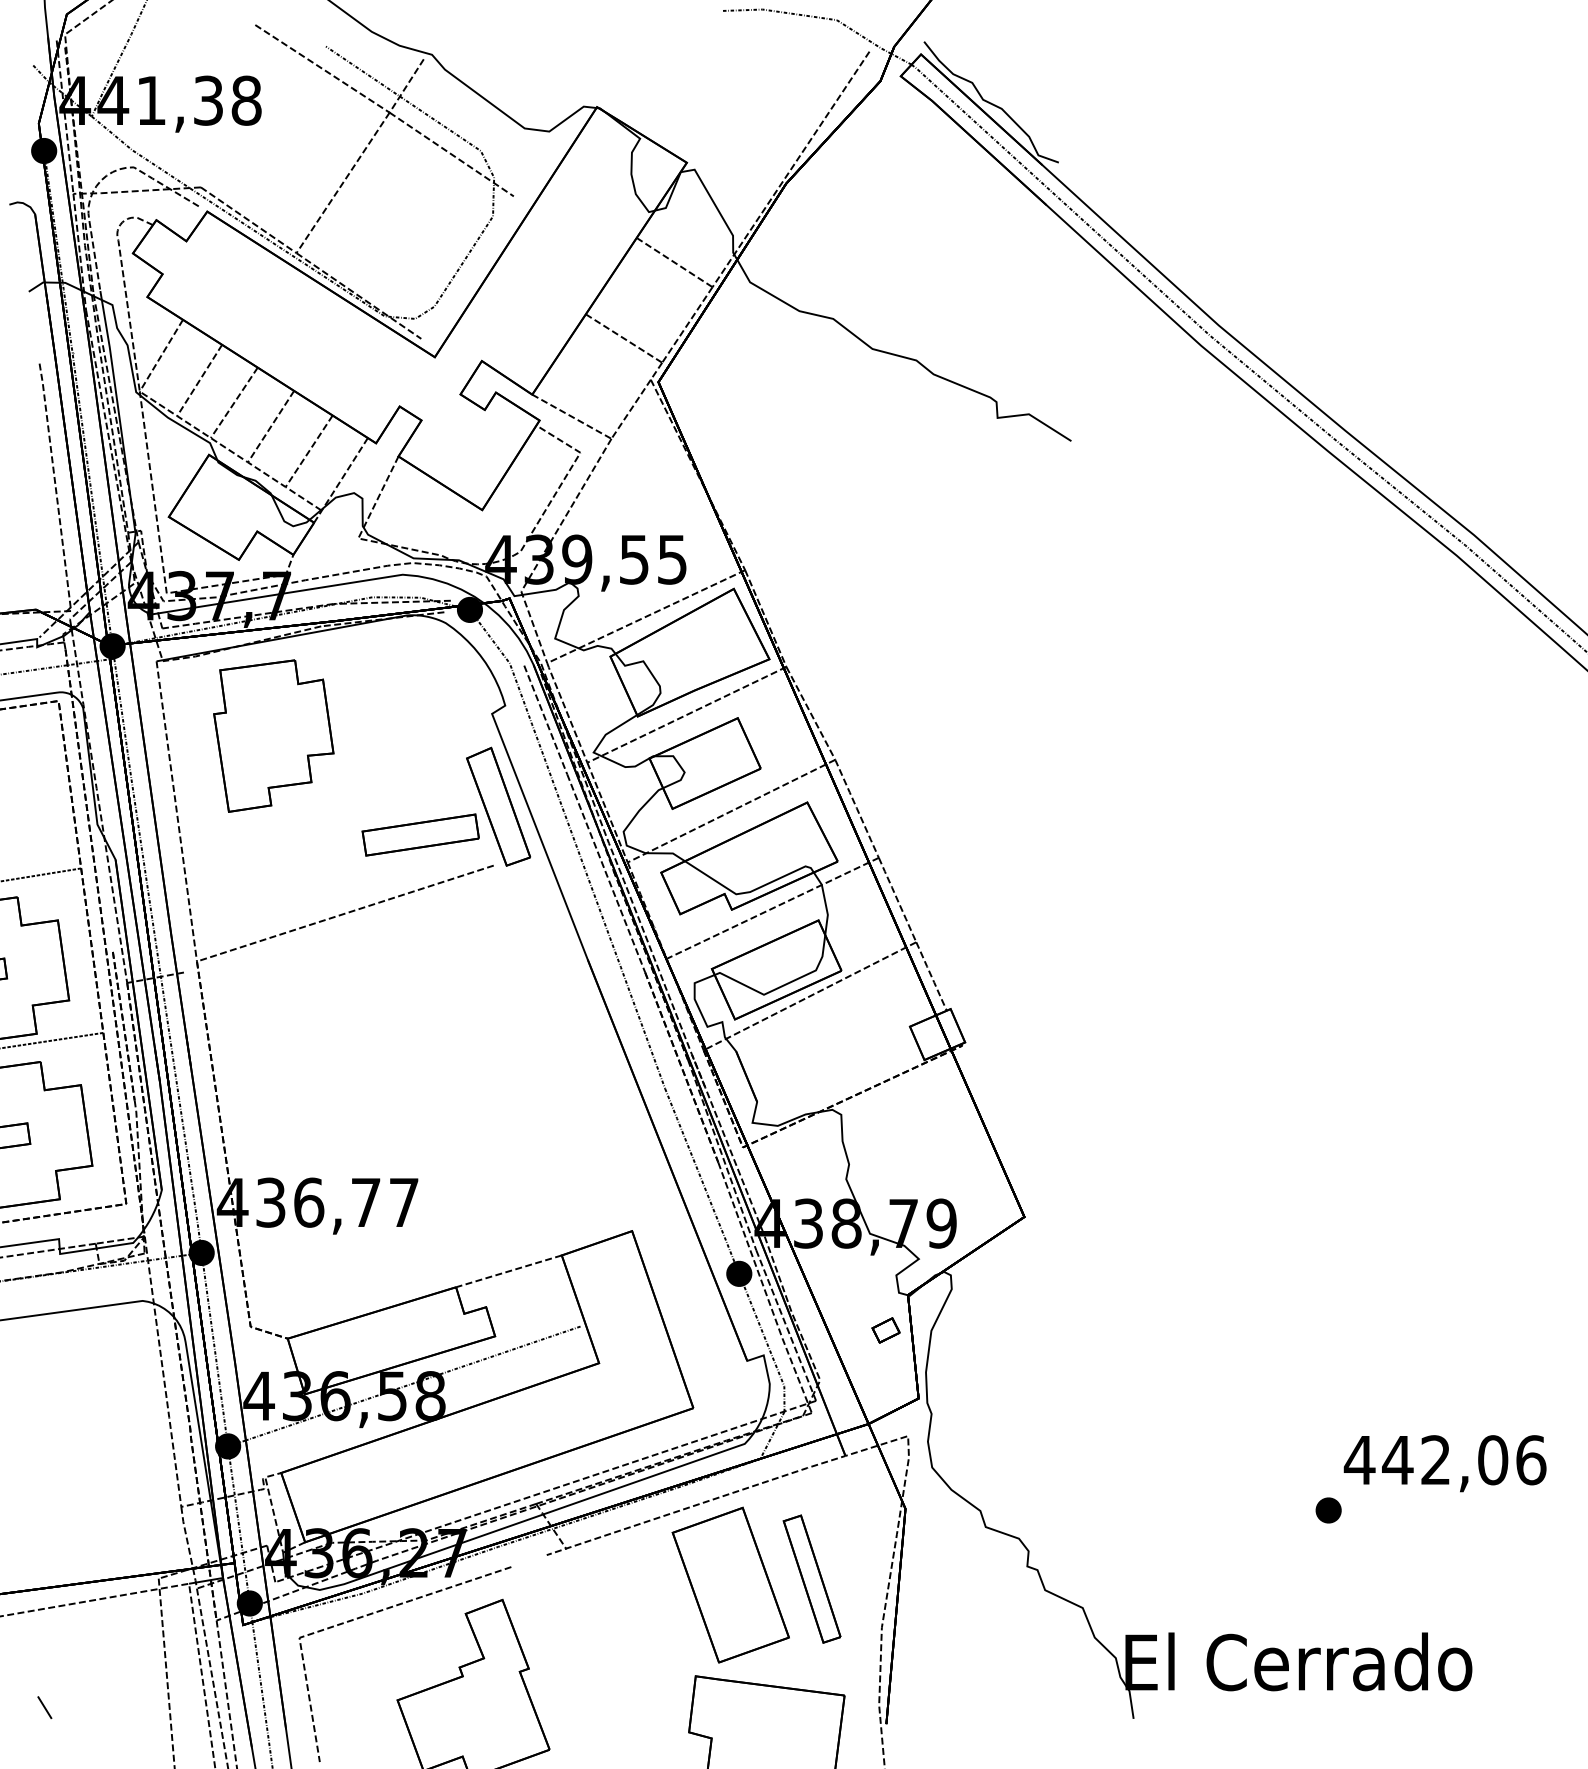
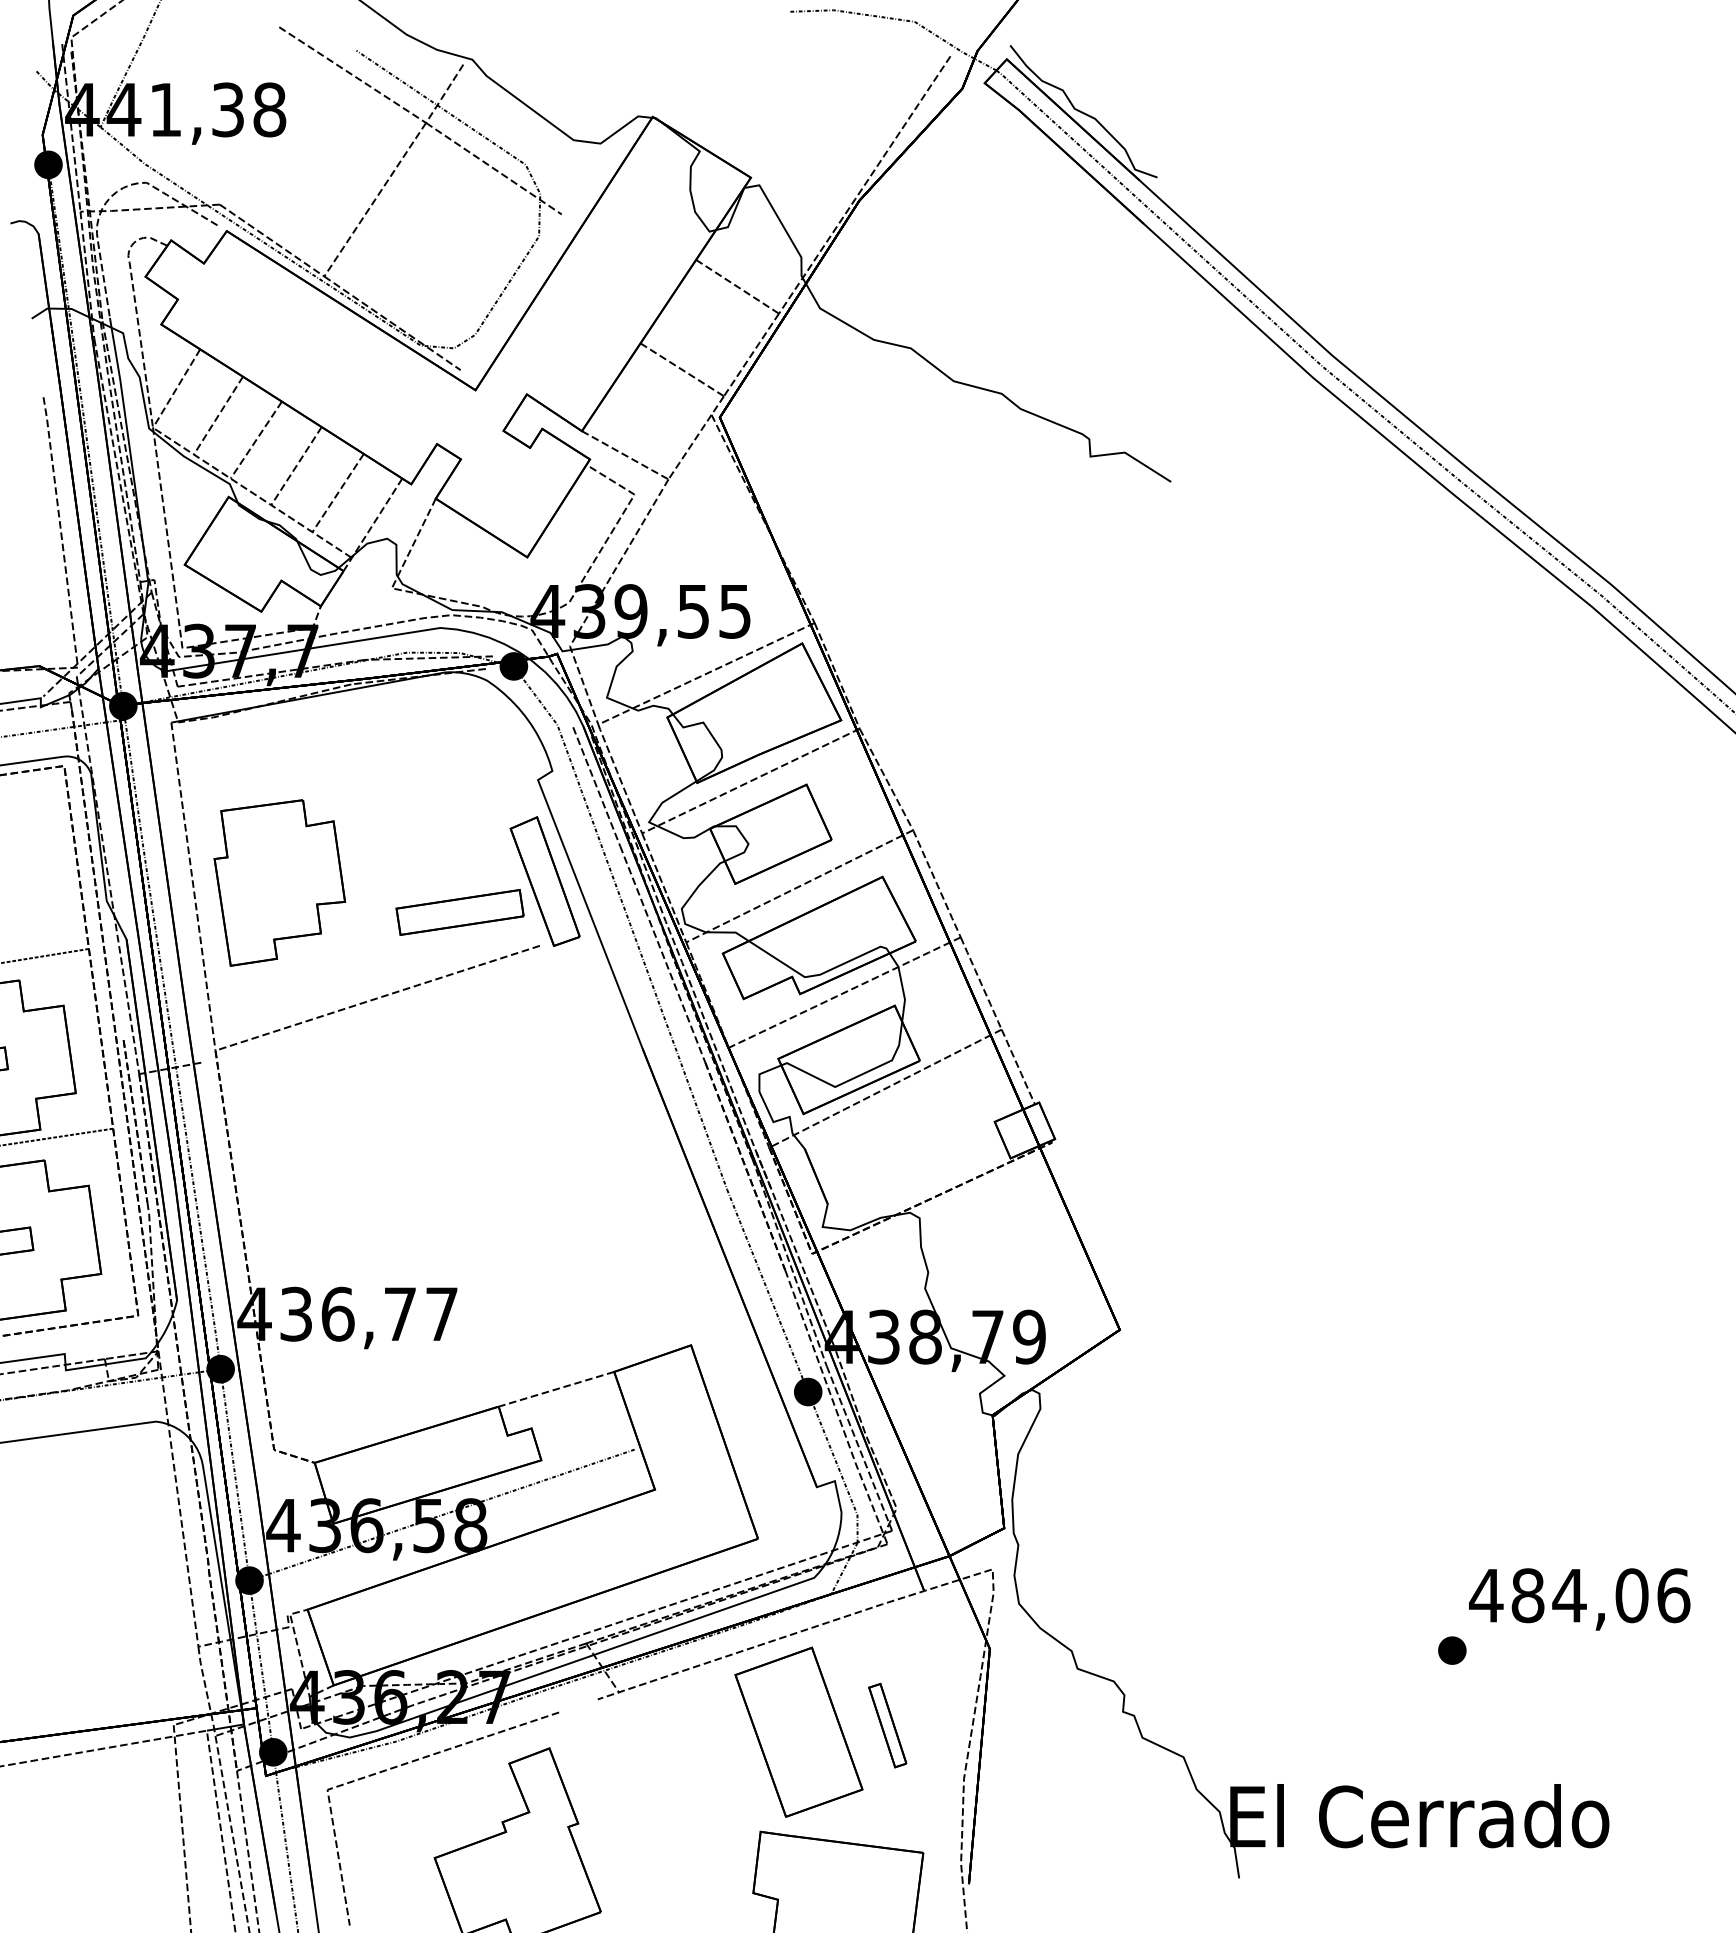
part: (273, 735) -> (279, 882), moved
part: (885, 1330) -> (968, 1453), removed
text: (1416, 1460) -> (1548, 1596), 442,06 -> 484,06
part: (811, 1578) -> (887, 1724), size x0.6
line: (44, 1707) -> (48, 1865), removed

